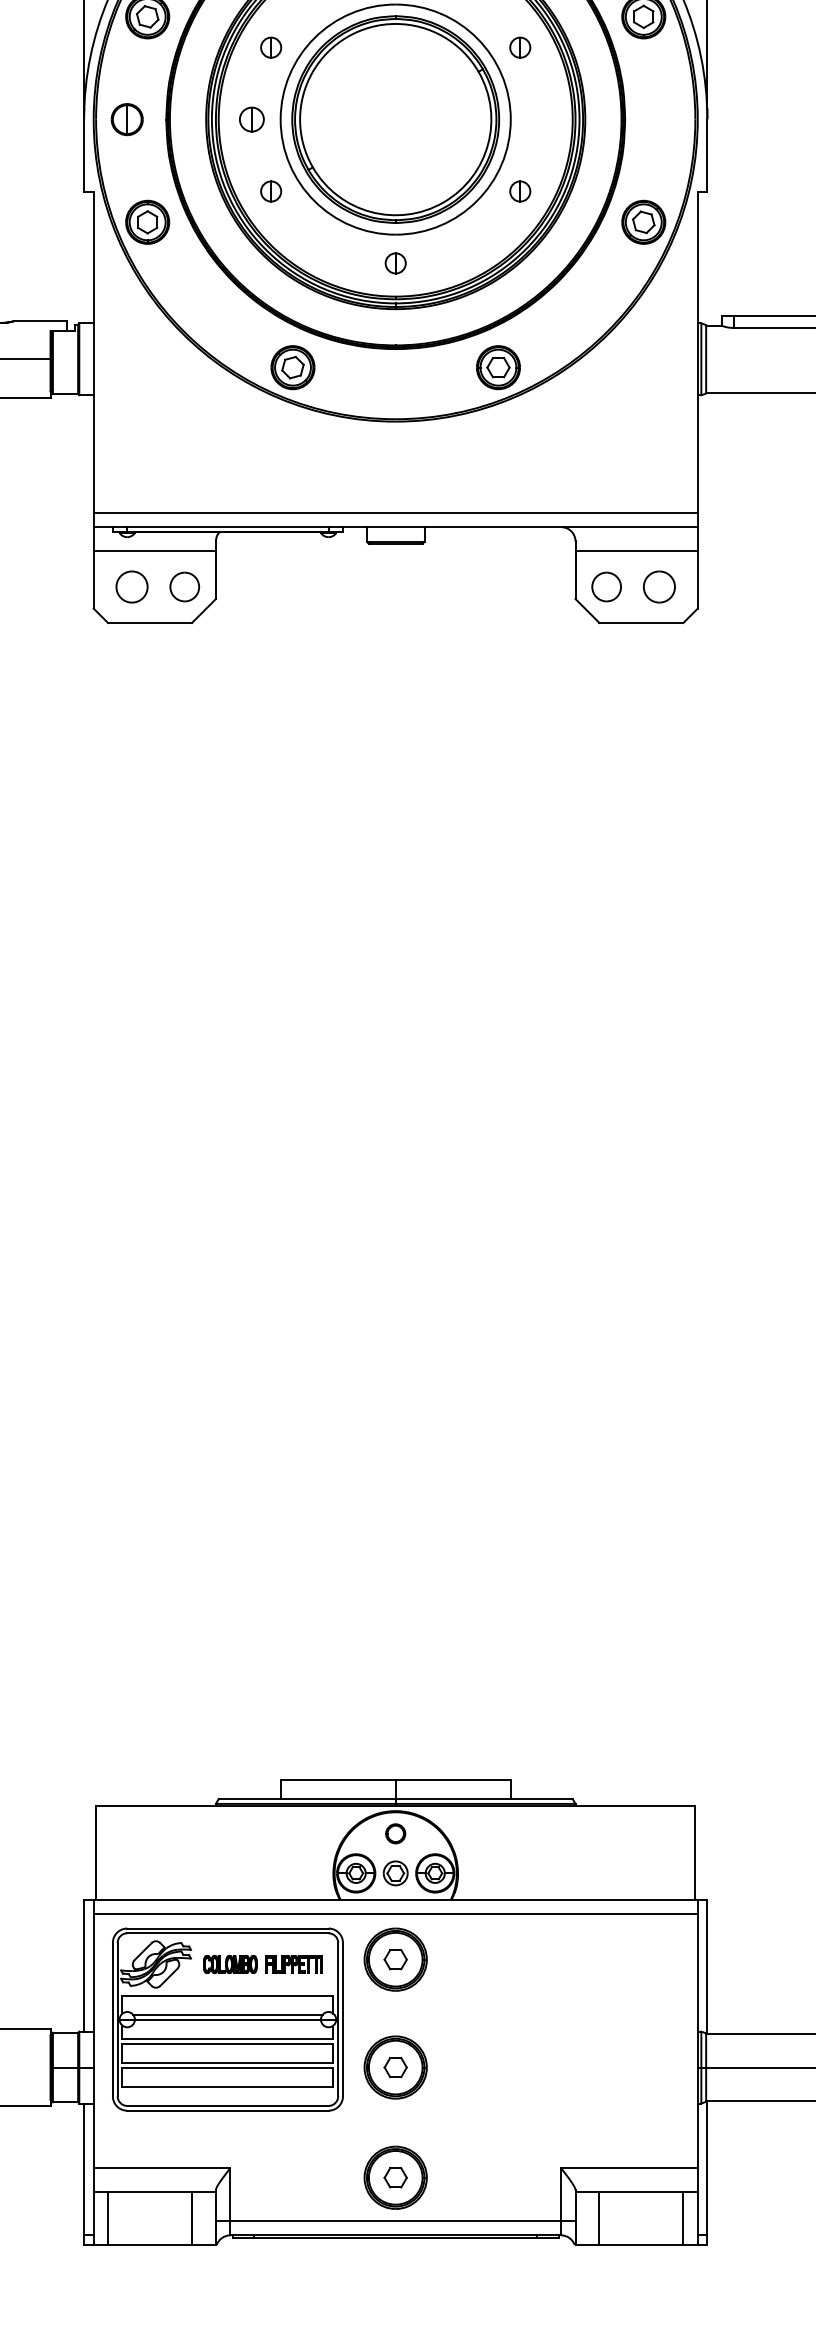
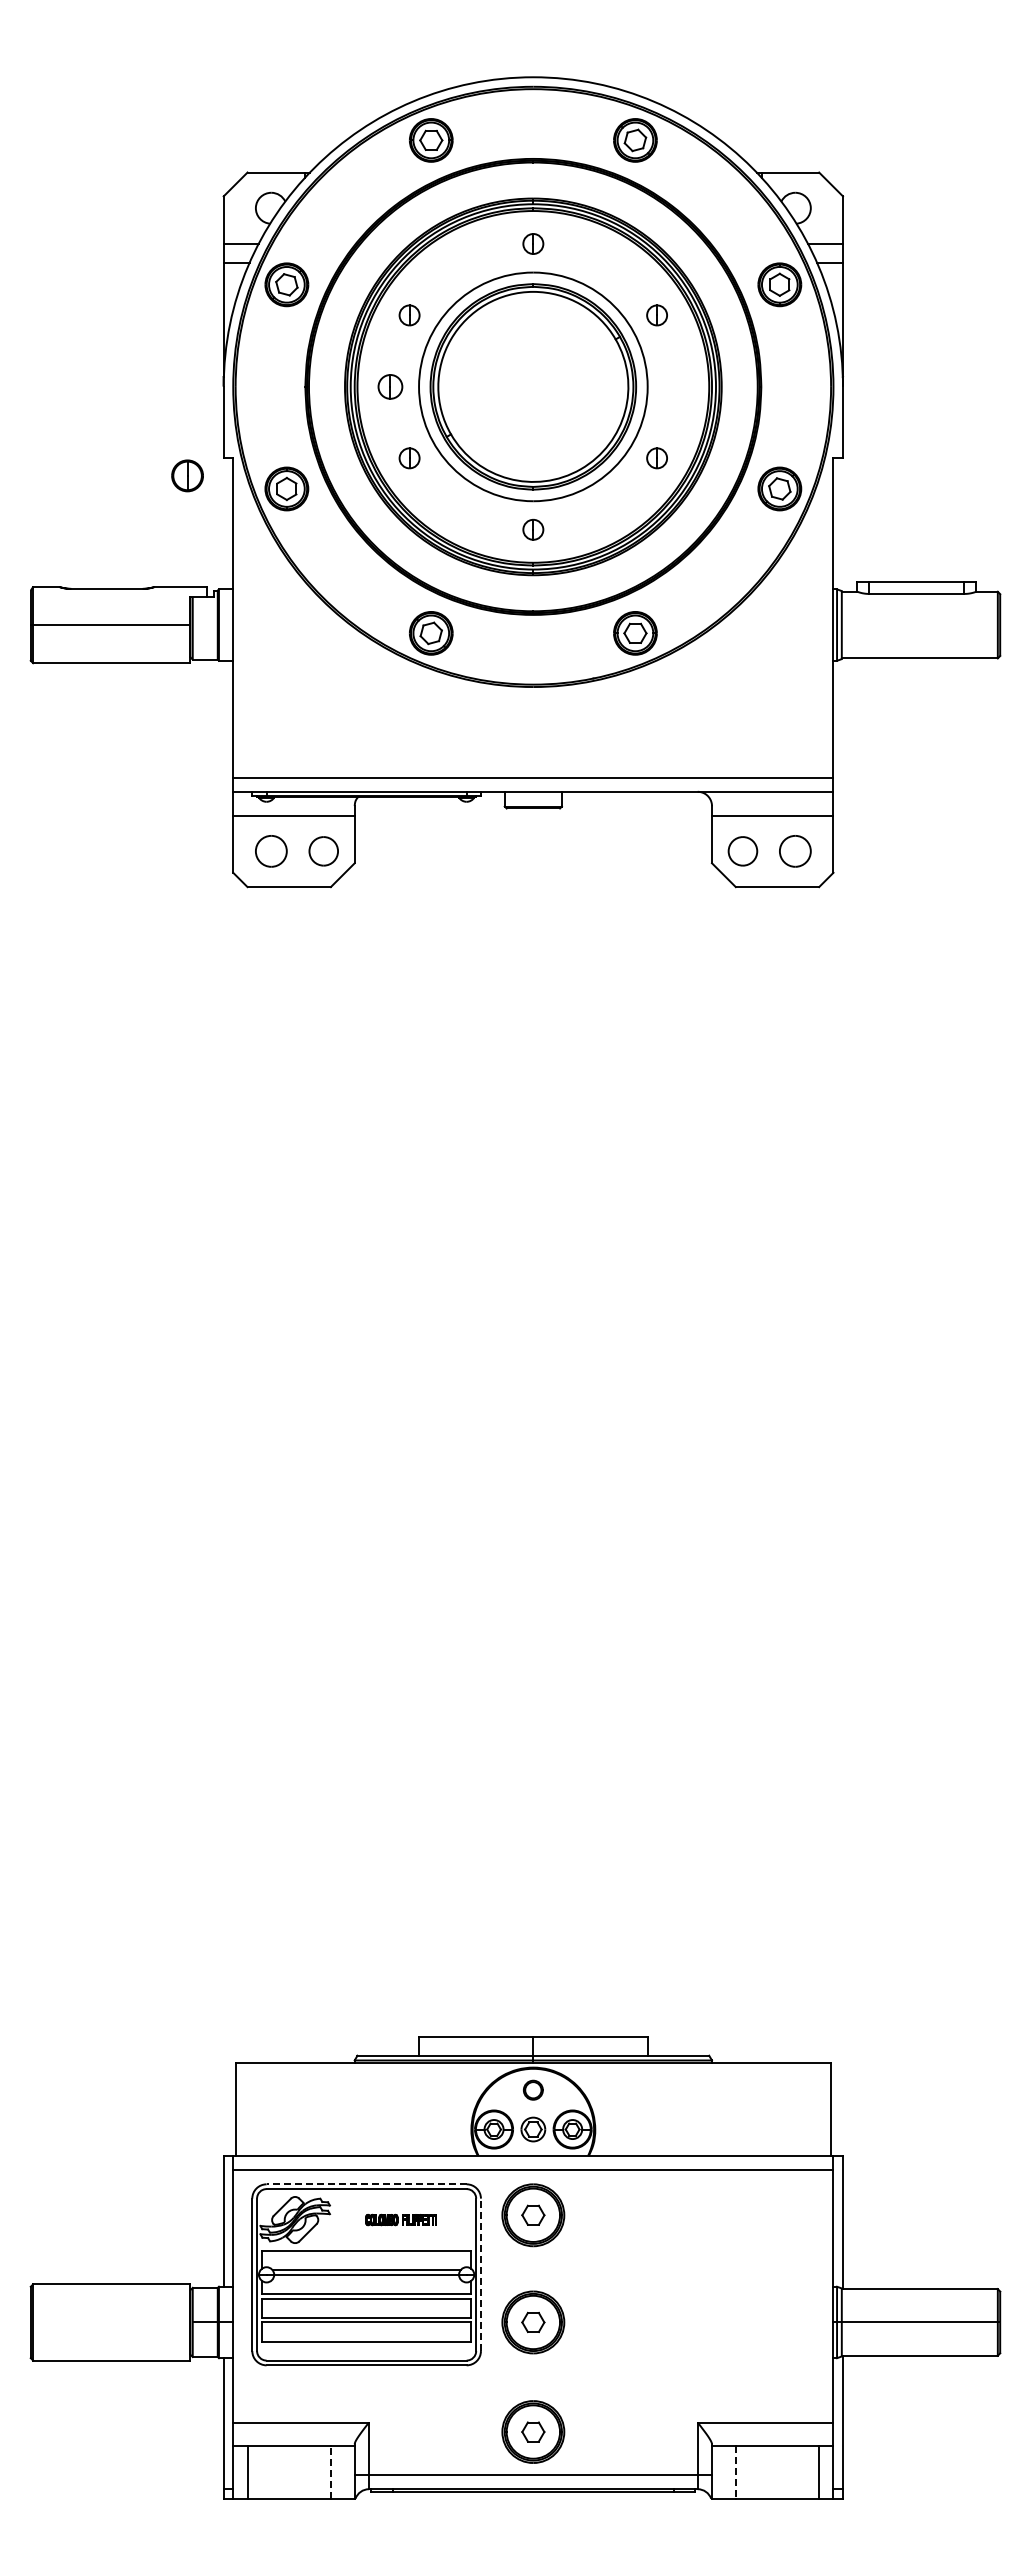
part: (127, 119) -> (187, 475), moved
line: (227, 1928) -> (366, 2184), solid -> dashed
part: (262, 1963) -> (400, 2219), size x0.6
line: (342, 2019) -> (480, 2274), solid -> dashed
line: (191, 2218) -> (330, 2472), solid -> dashed
line: (599, 2219) -> (735, 2473), solid -> dashed

